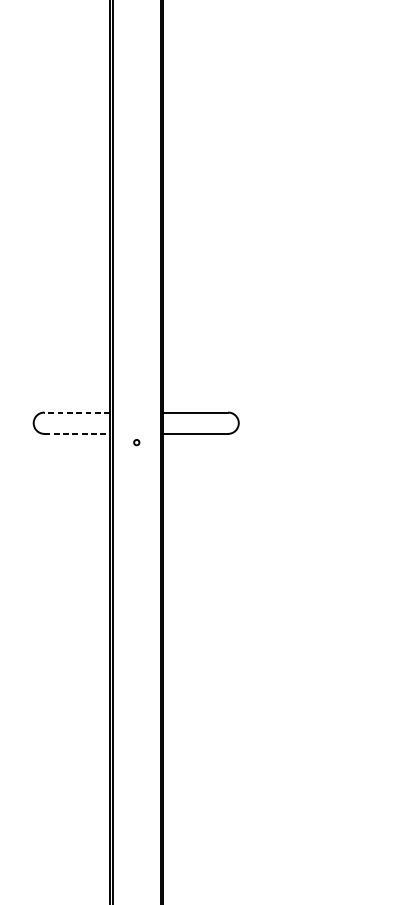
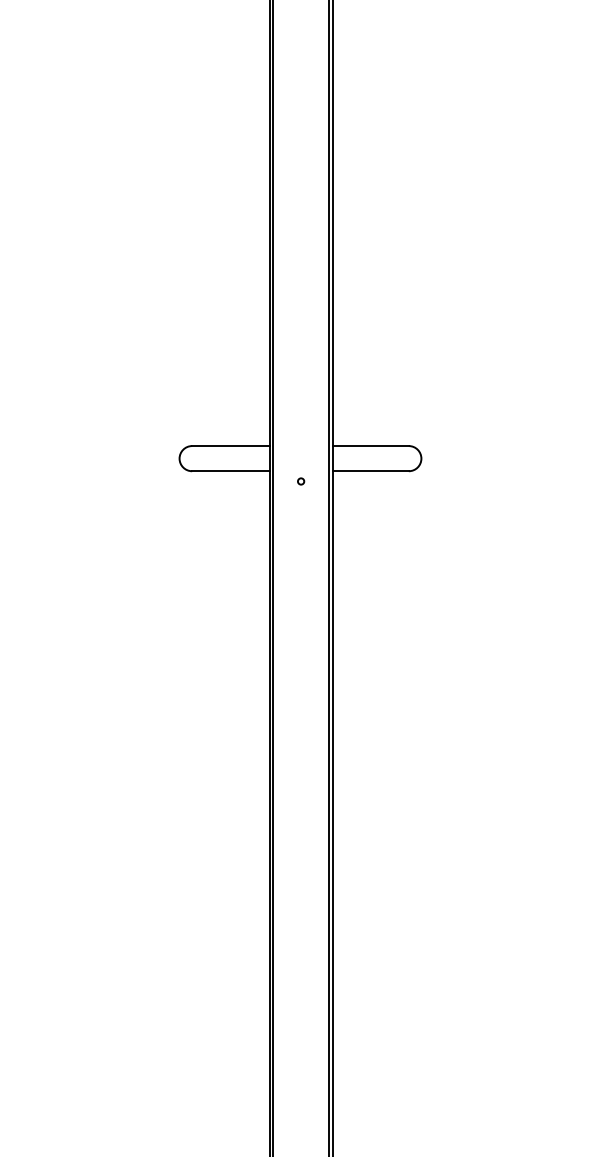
line: (76, 412) -> (230, 446), dashed -> solid
line: (76, 434) -> (230, 471), dashed -> solid

